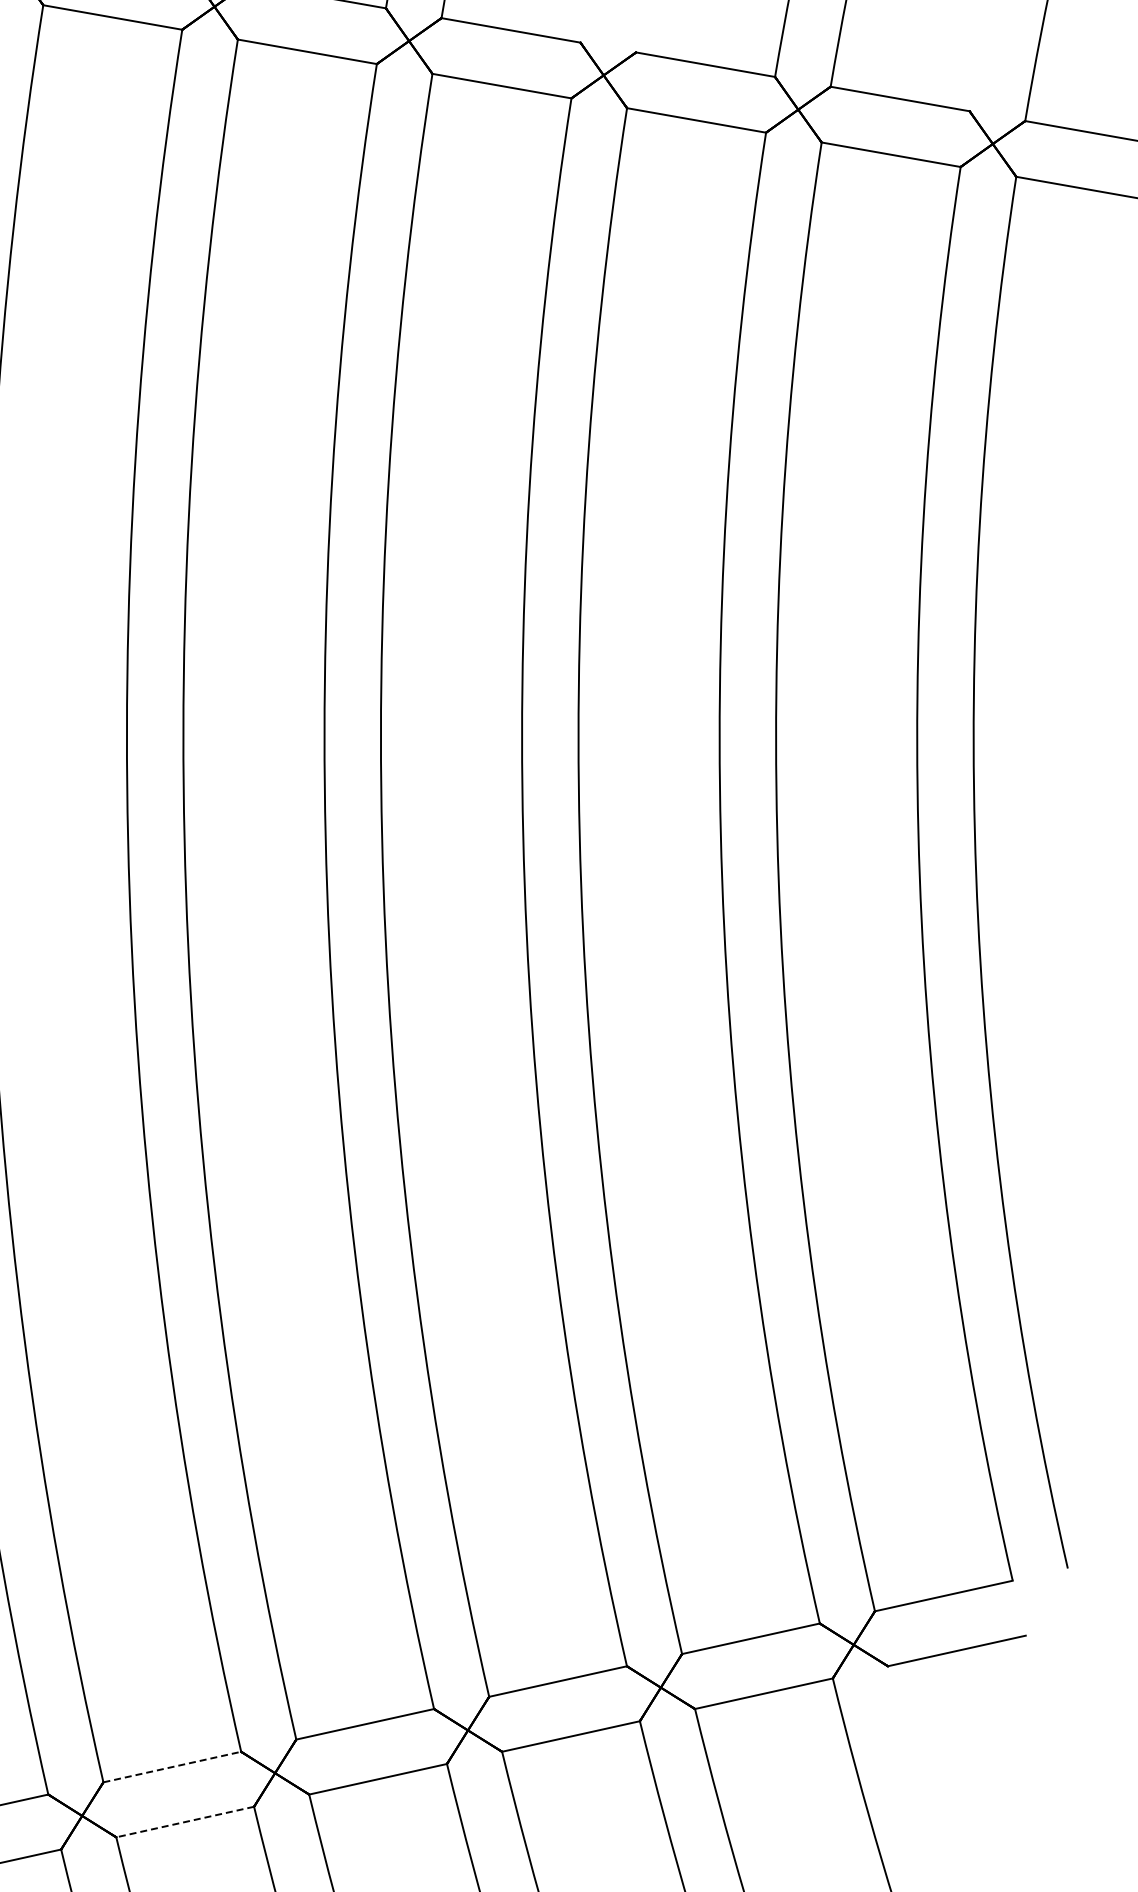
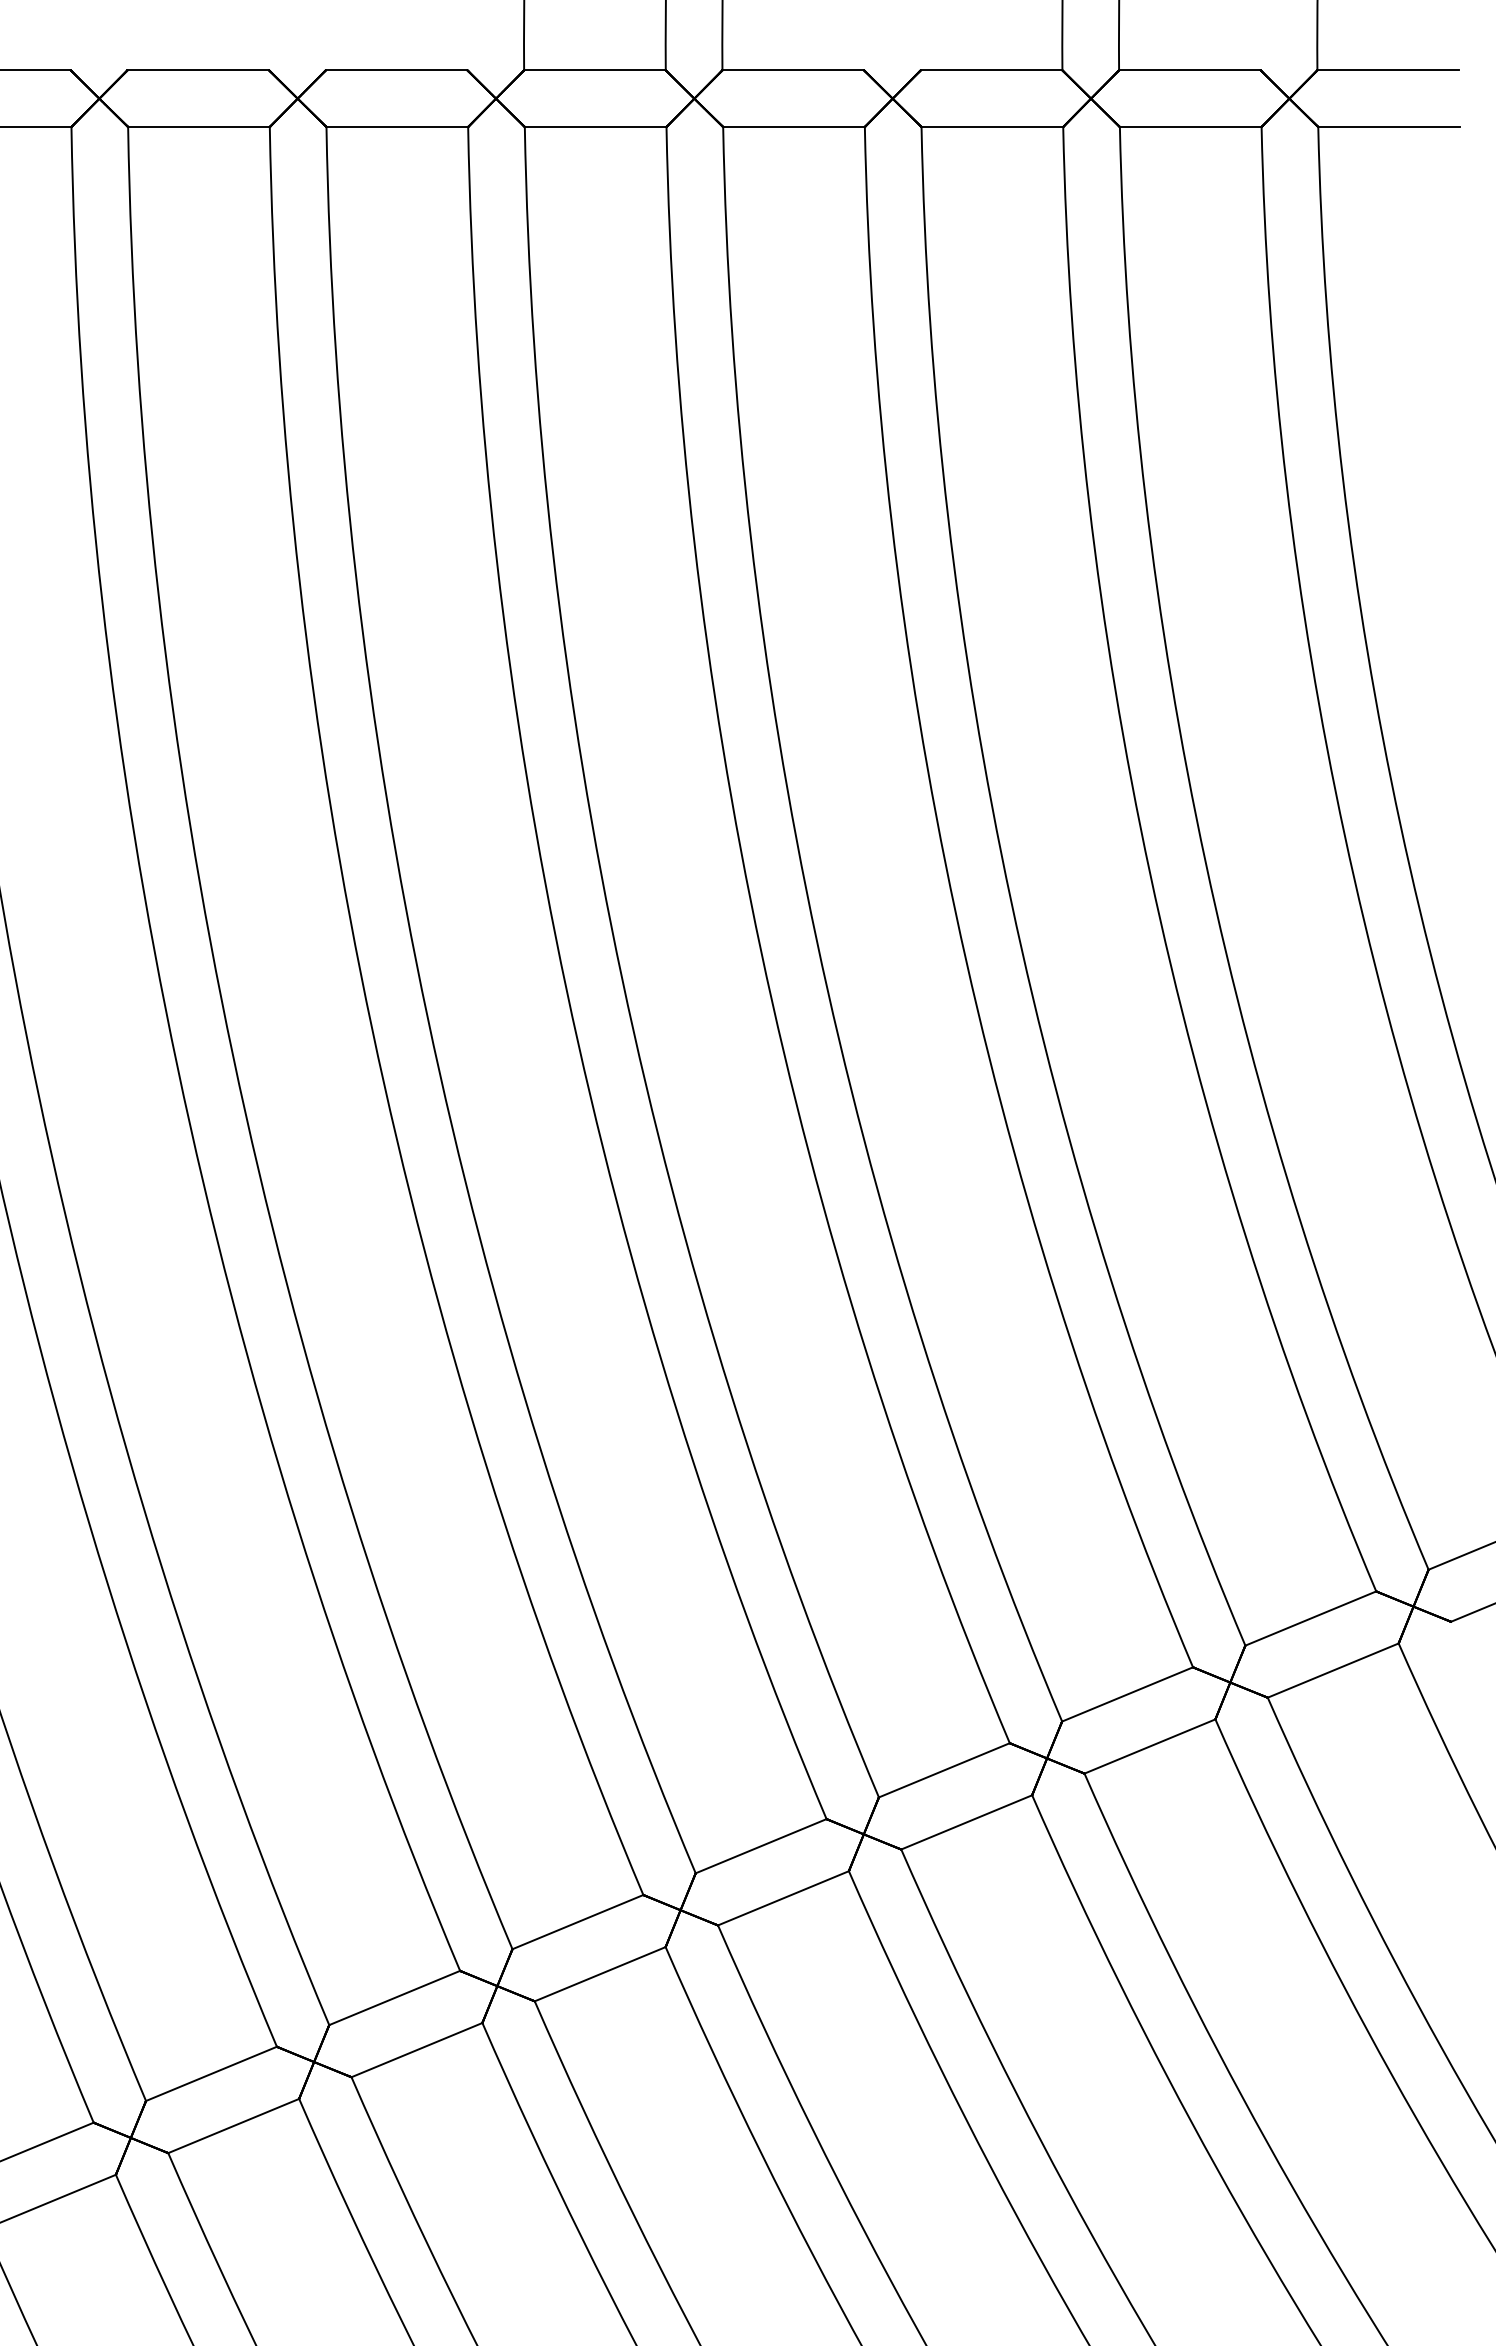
line: (172, 1767) -> (761, 1846), dashed -> solid
line: (185, 1822) -> (783, 1898), dashed -> solid

